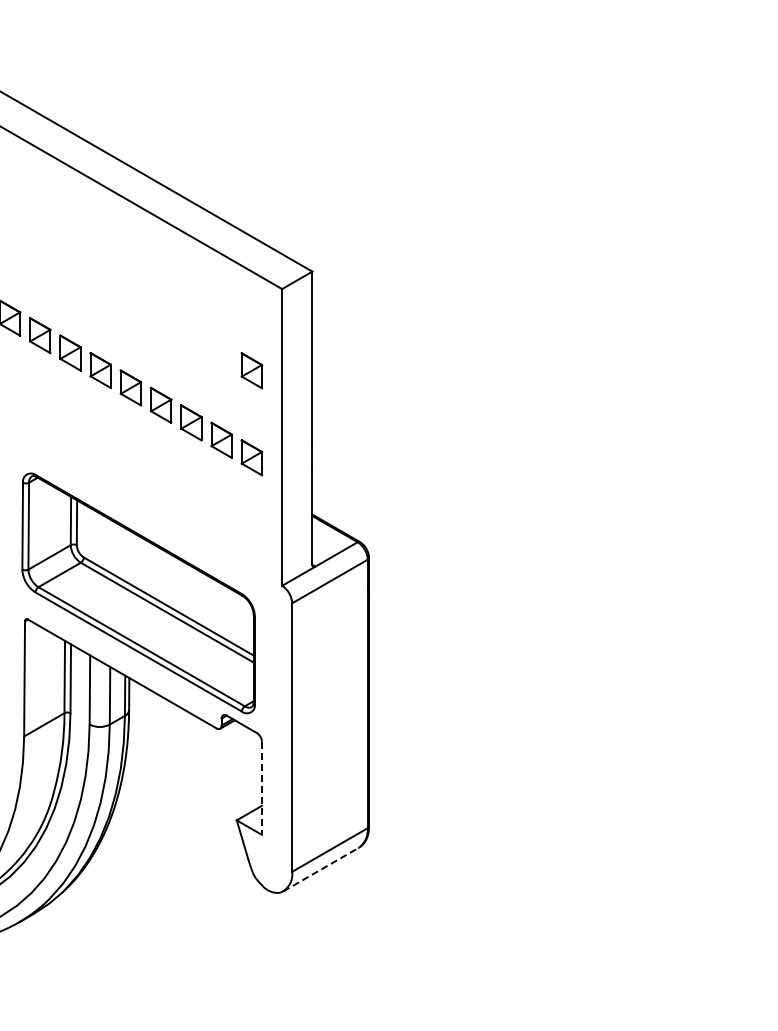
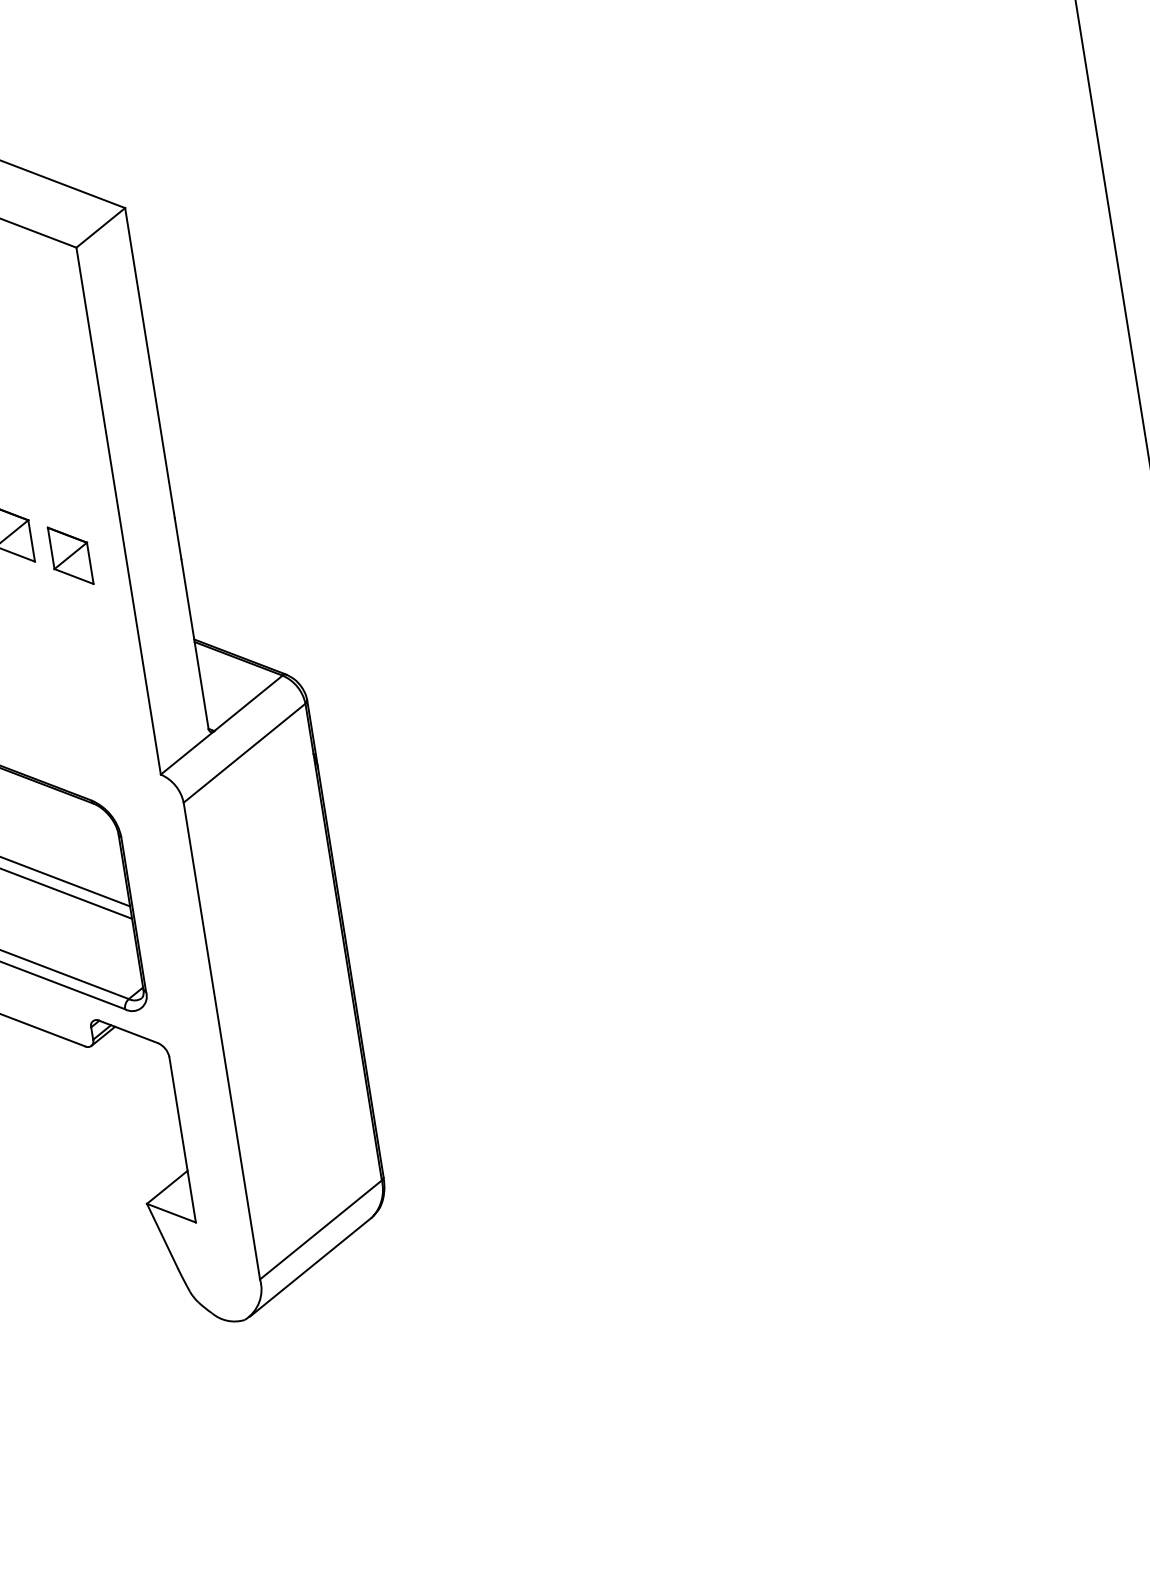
part: (251, 370) -> (45, 400), removed
line: (261, 788) -> (181, 1140), dashed -> solid
line: (321, 869) -> (311, 1266), dashed -> solid

